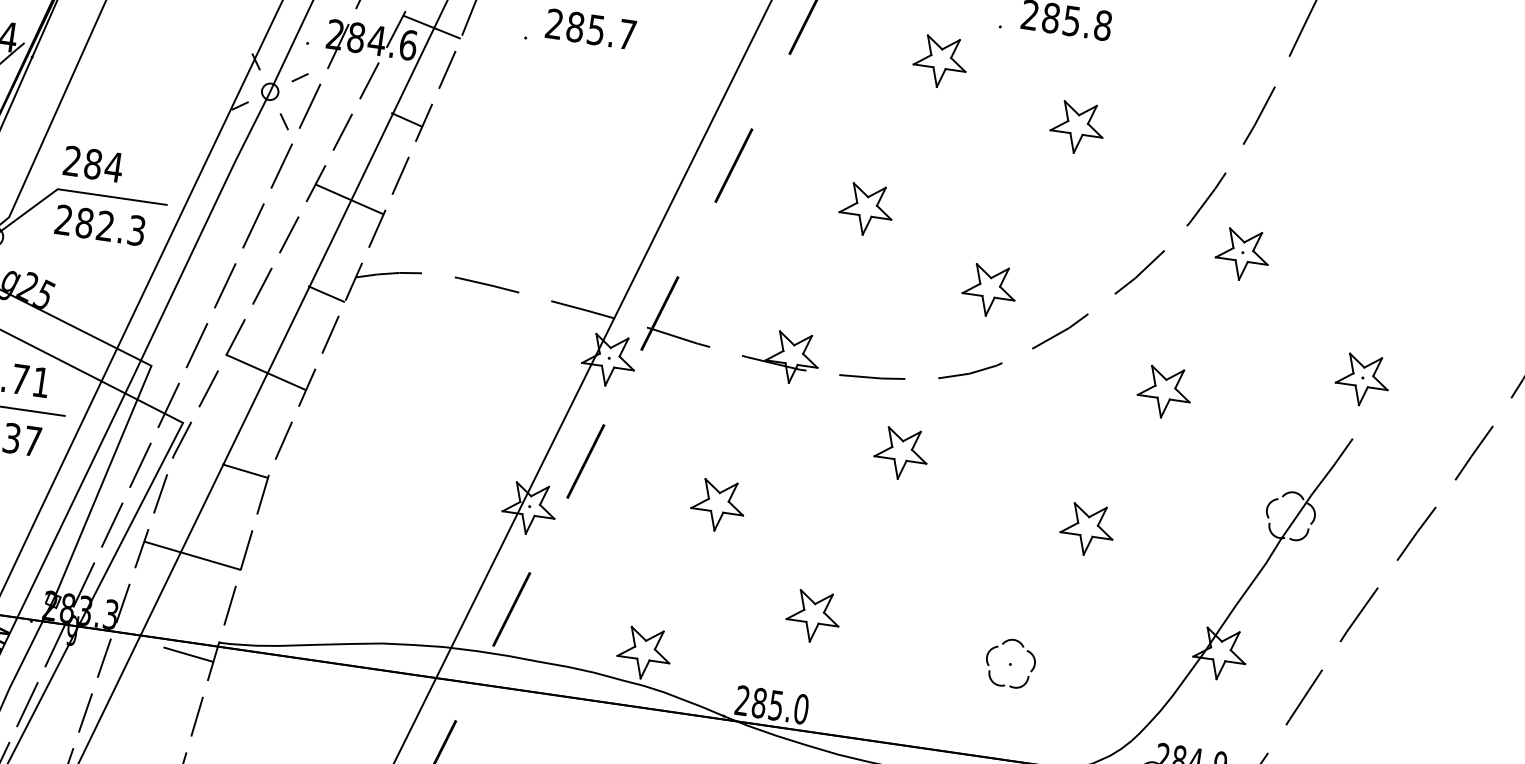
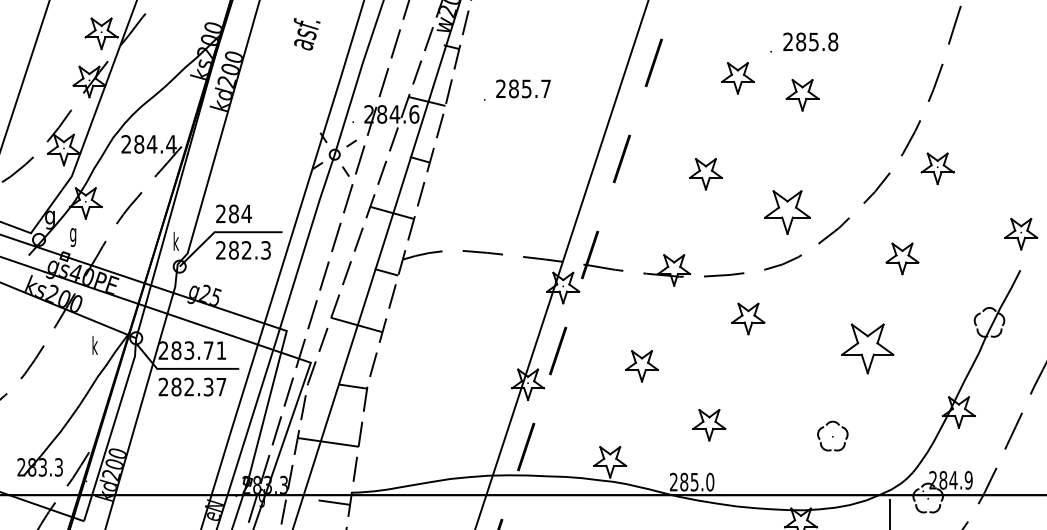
part: (1077, 128) -> (802, 95), moved
part: (989, 290) -> (787, 212), size x1.4
part: (1087, 529) -> (867, 348), size x1.6

